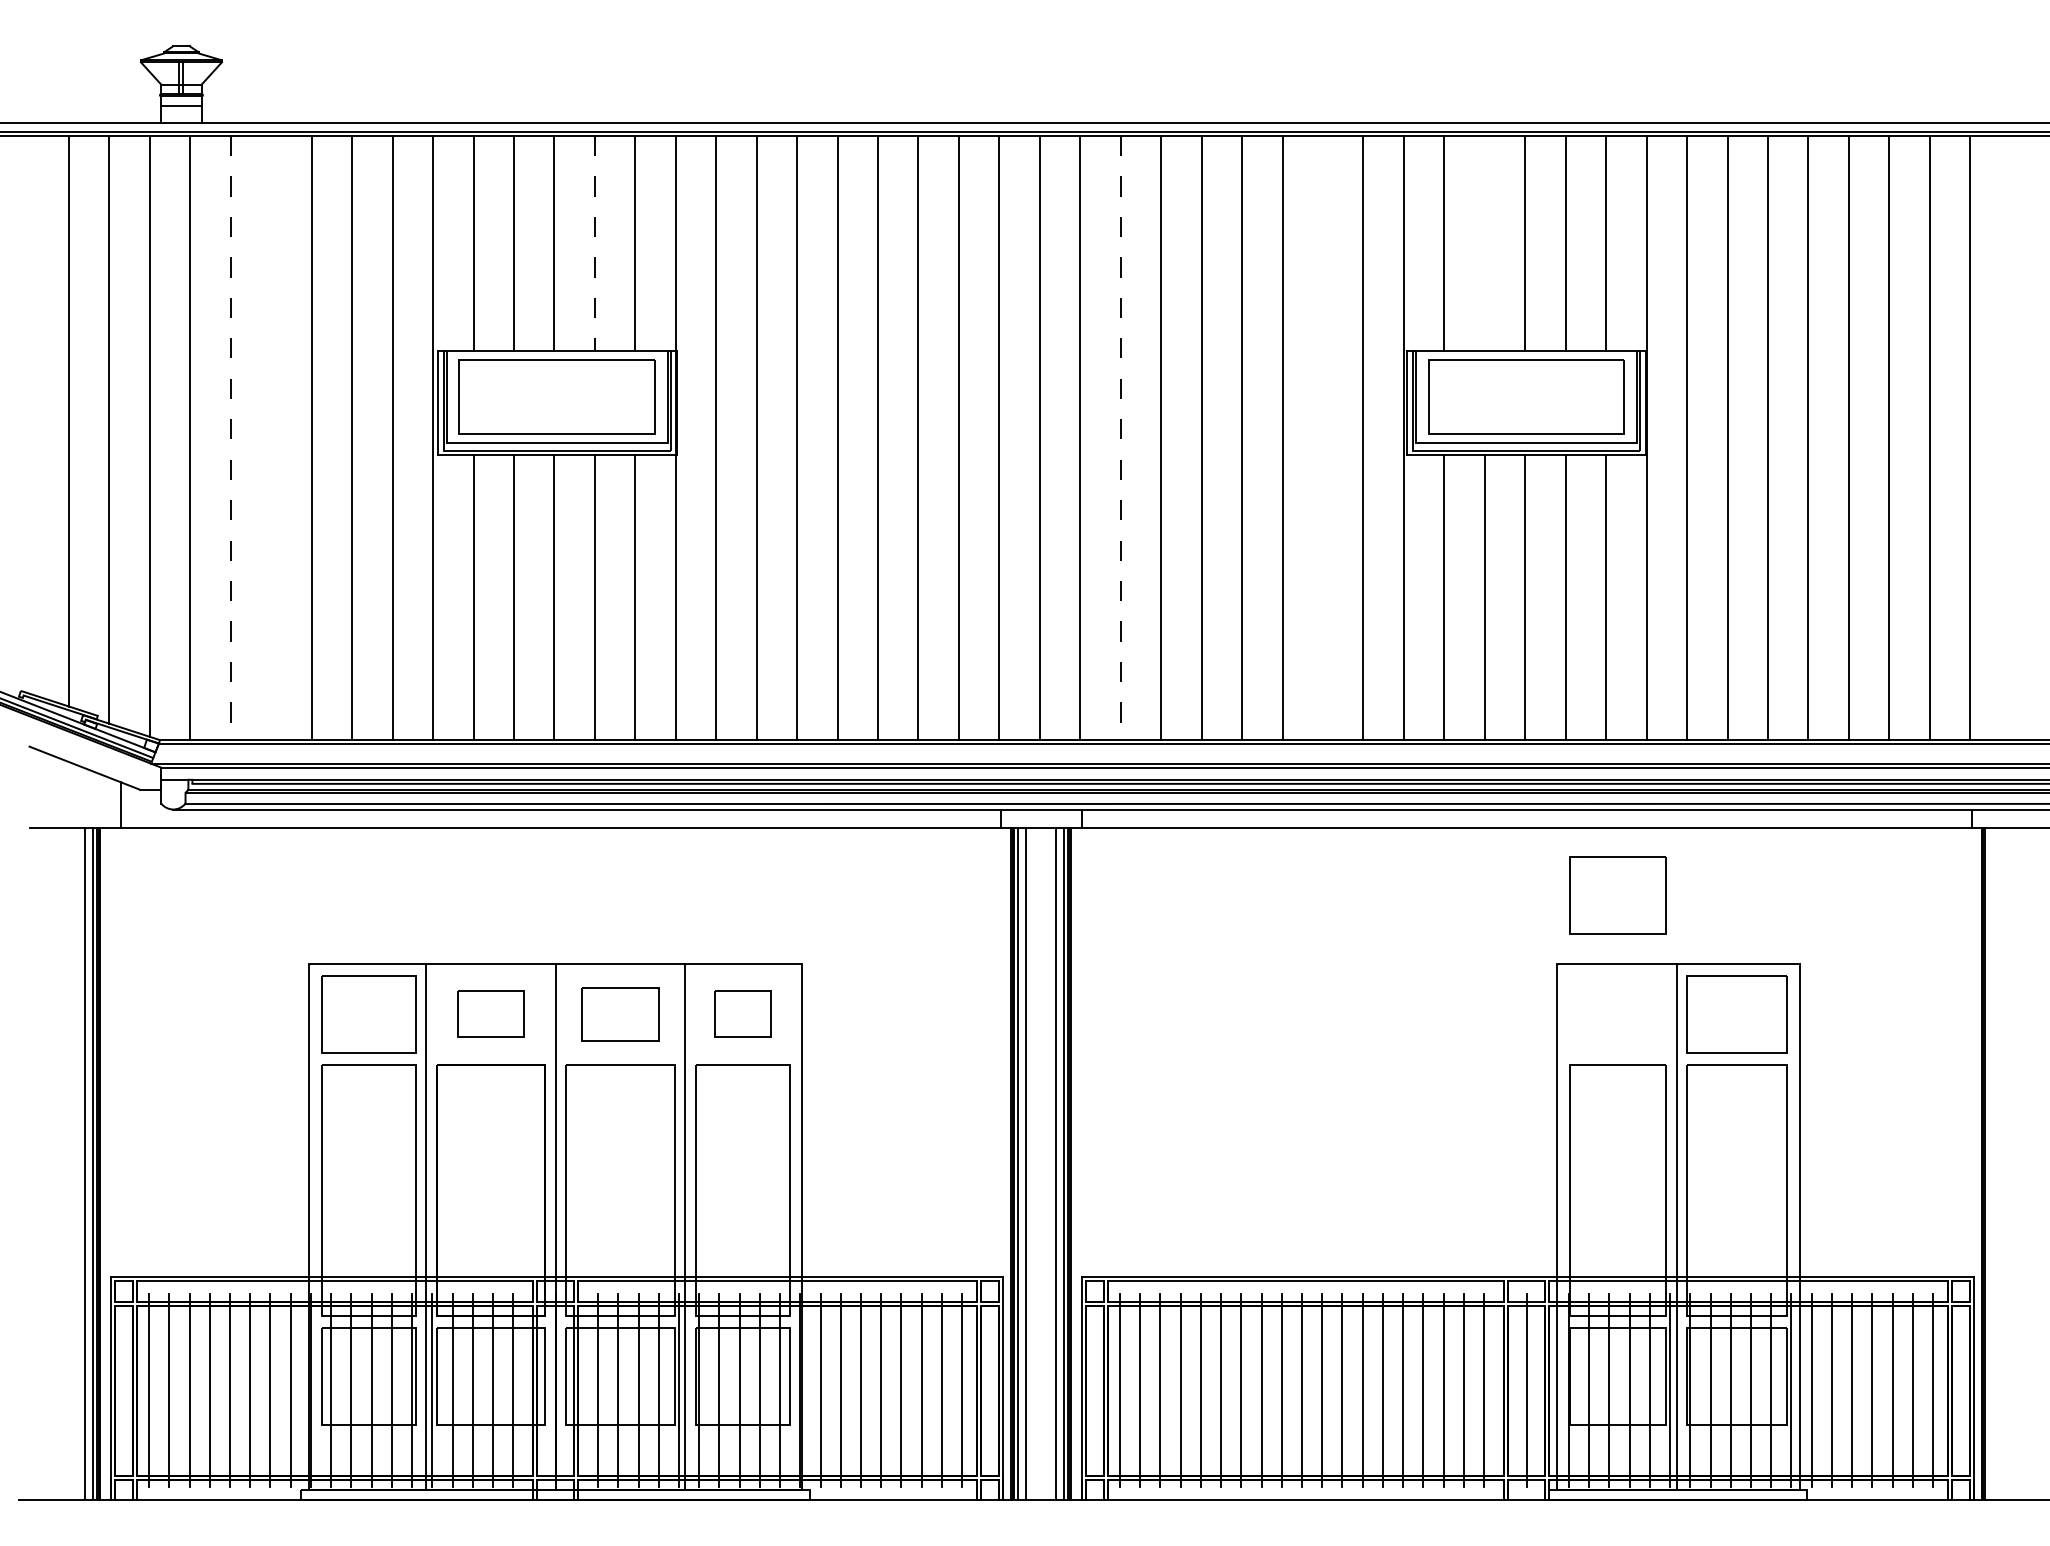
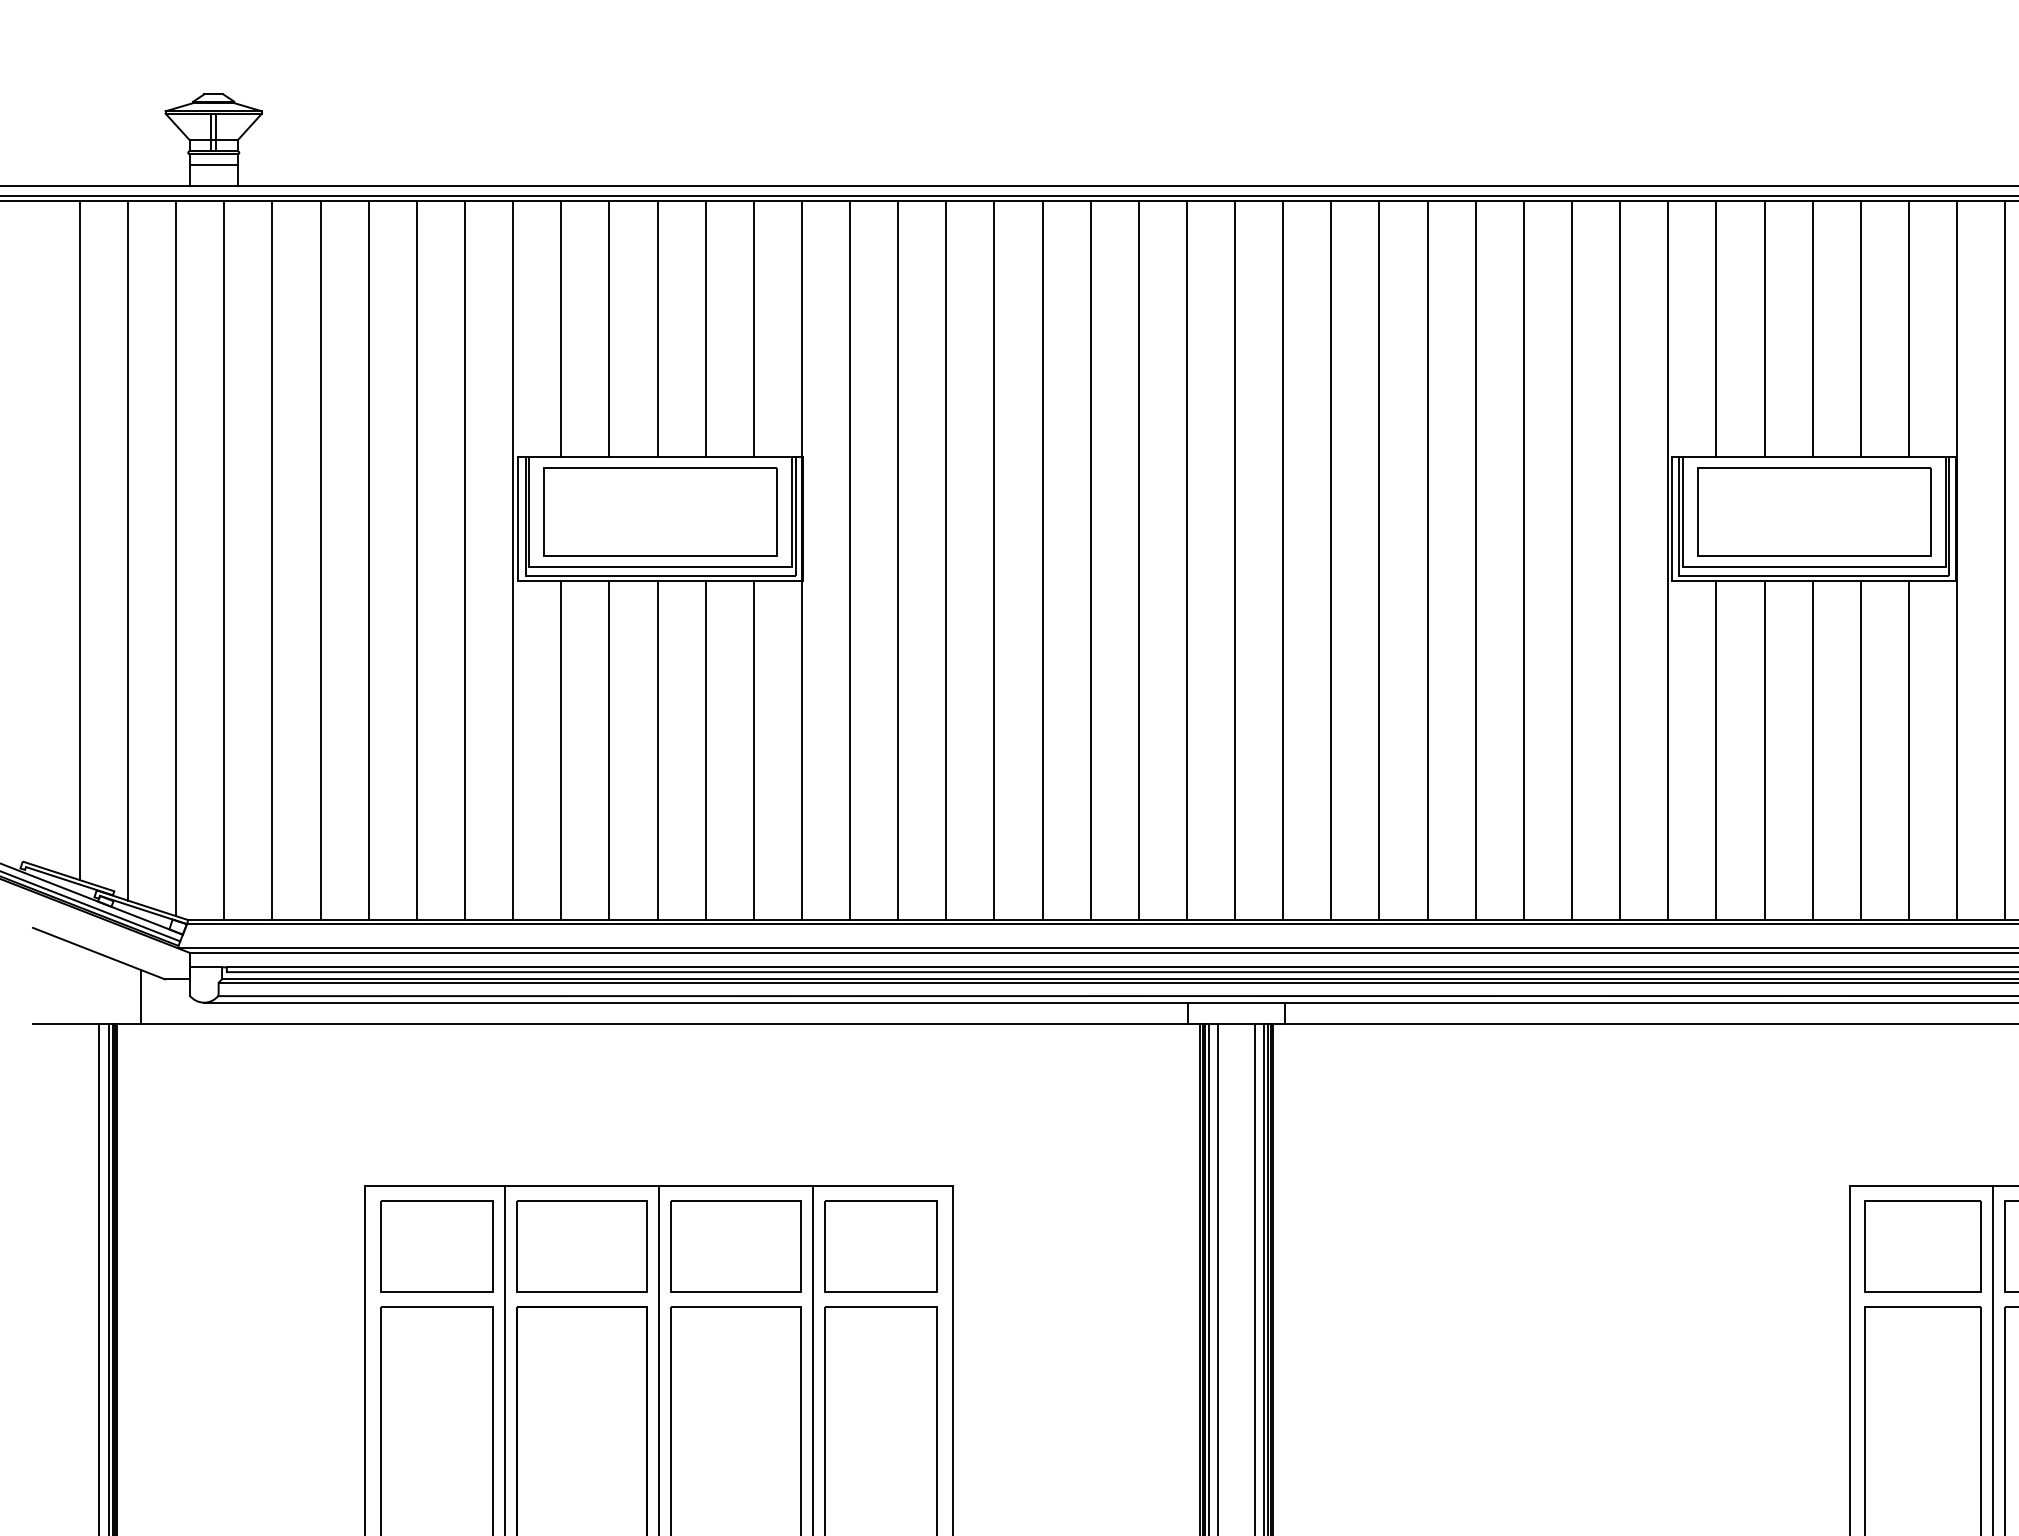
line: (1484, 242) -> (1764, 328), added
line: (594, 243) -> (705, 329), dashed -> solid
line: (271, 437) -> (320, 560), added
line: (1323, 437) -> (1572, 560), added
line: (230, 438) -> (272, 561), dashed -> solid
line: (1120, 438) -> (1331, 561), dashed -> solid
part: (1617, 895) -> (1922, 1246), moved
part: (490, 1014) -> (581, 1246), size x1.67
part: (620, 1014) -> (736, 1246), size x1.43
part: (742, 1014) -> (881, 1246), size x1.67

